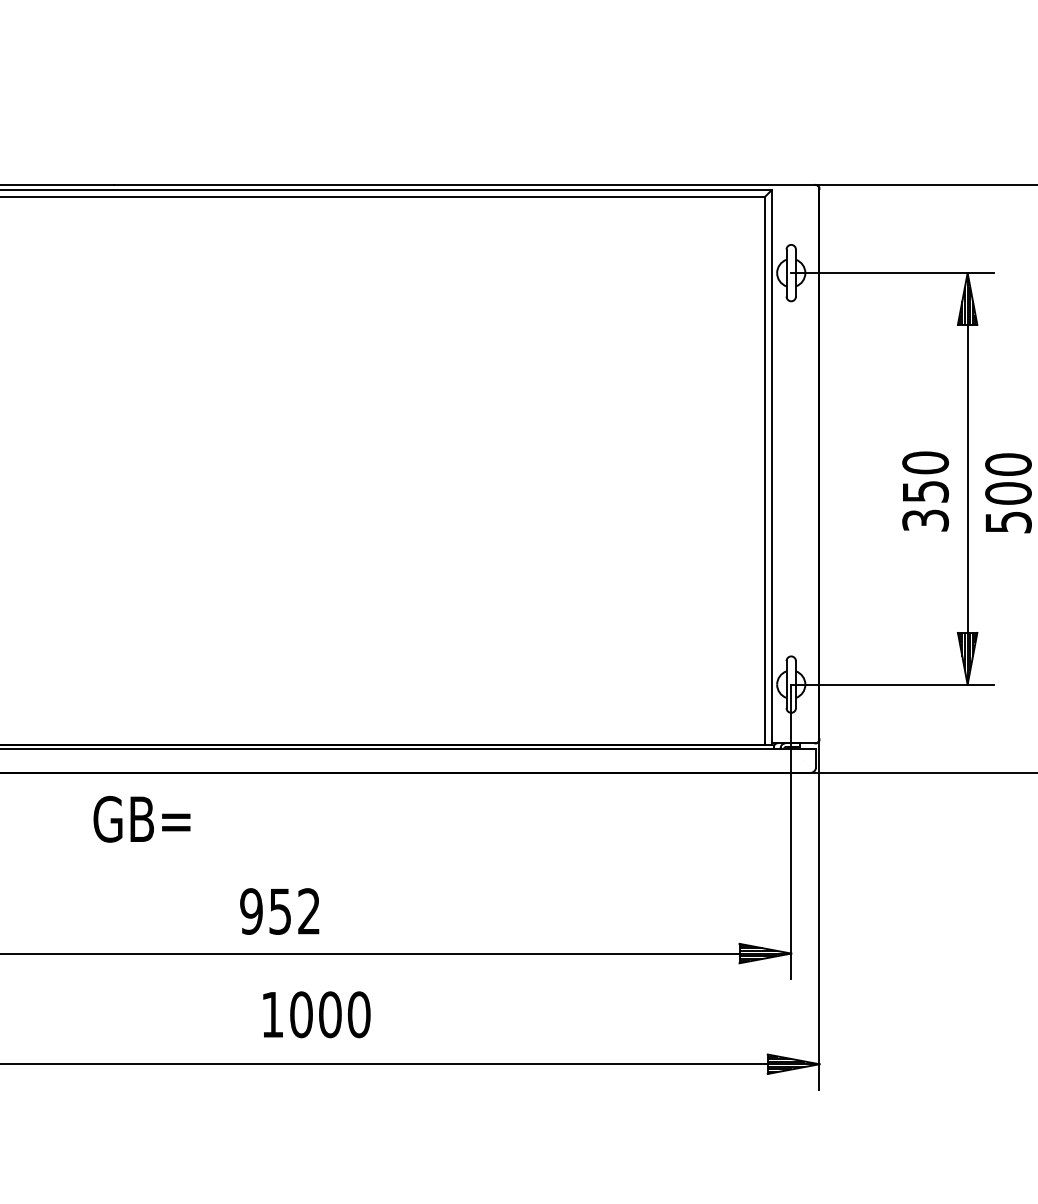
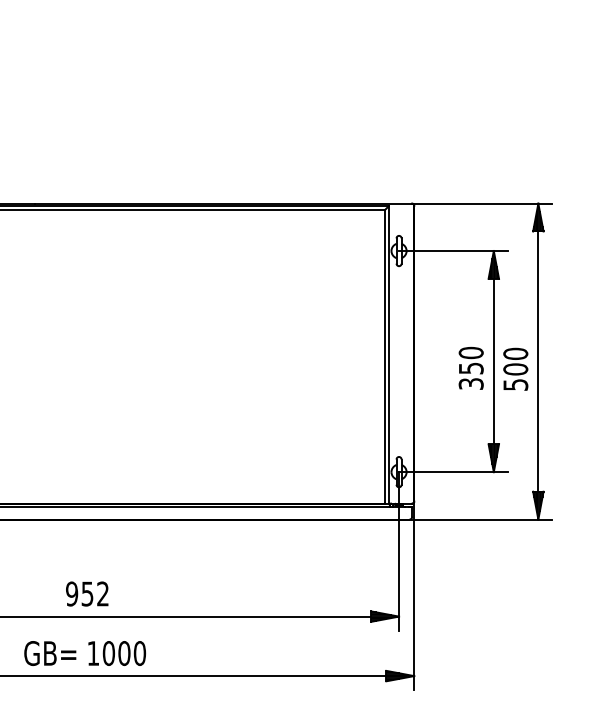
text: (142, 819) -> (50, 653), moved
text: (280, 910) -> (87, 593), moved
text: (315, 1014) -> (116, 653), moved

